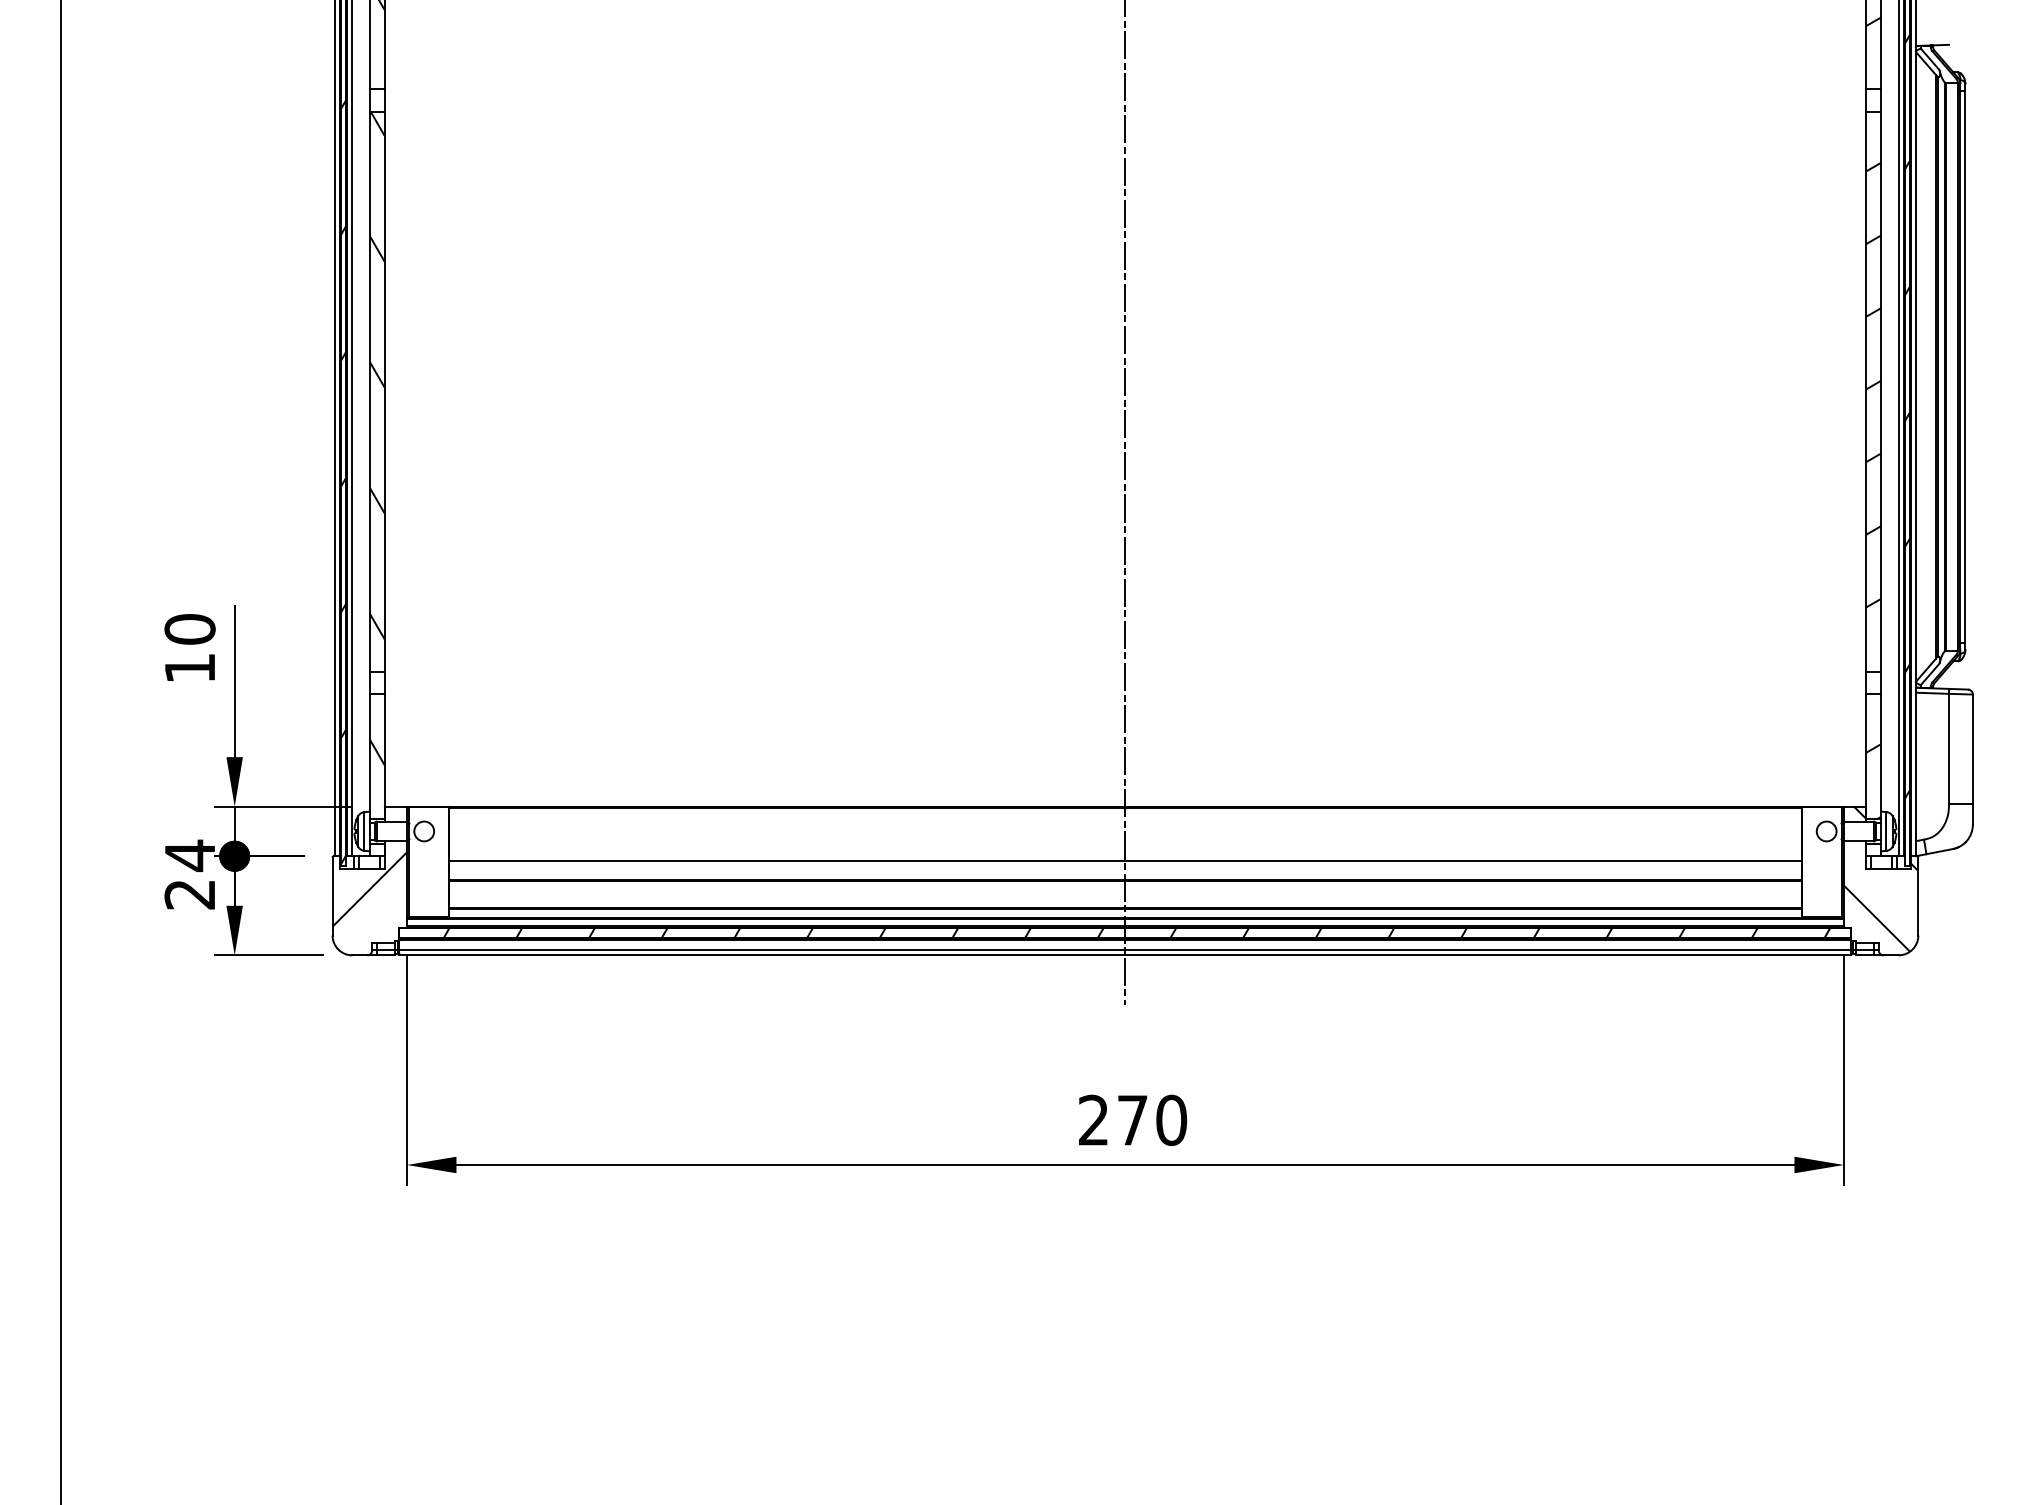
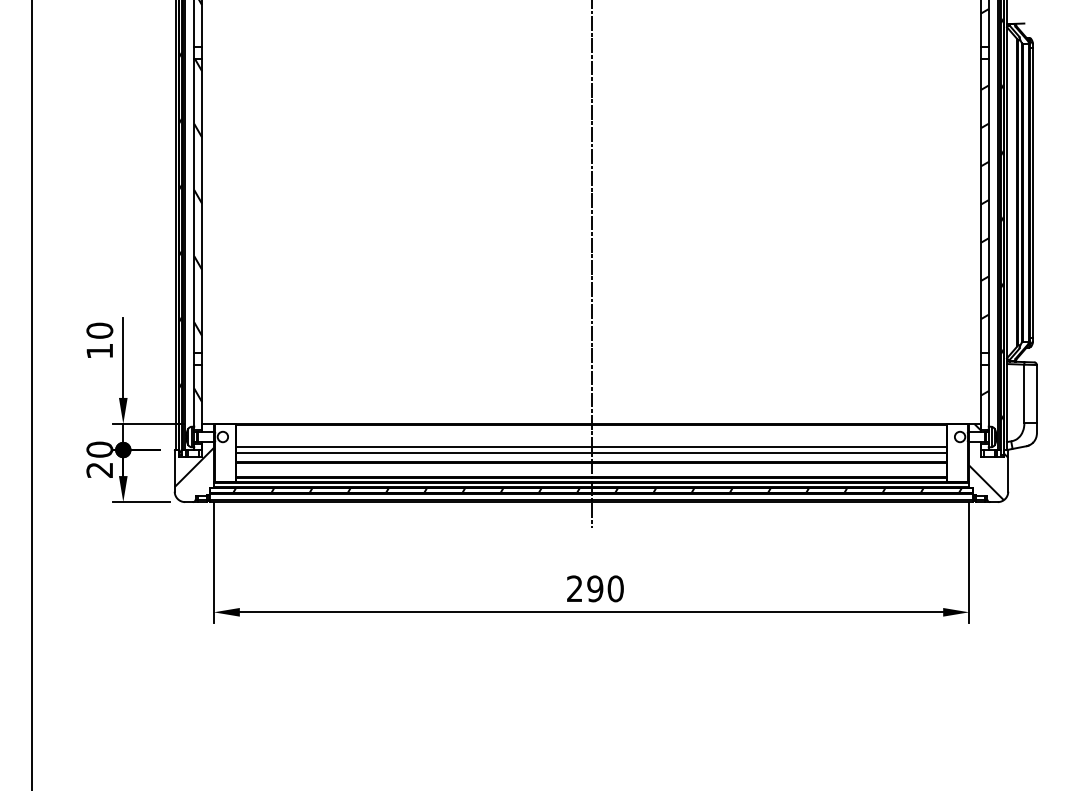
line: (1125, 851) -> (591, 447), added
text: (189, 855) -> (99, 449), 24 -> 20
text: (1133, 1119) -> (595, 588), 270 -> 290

